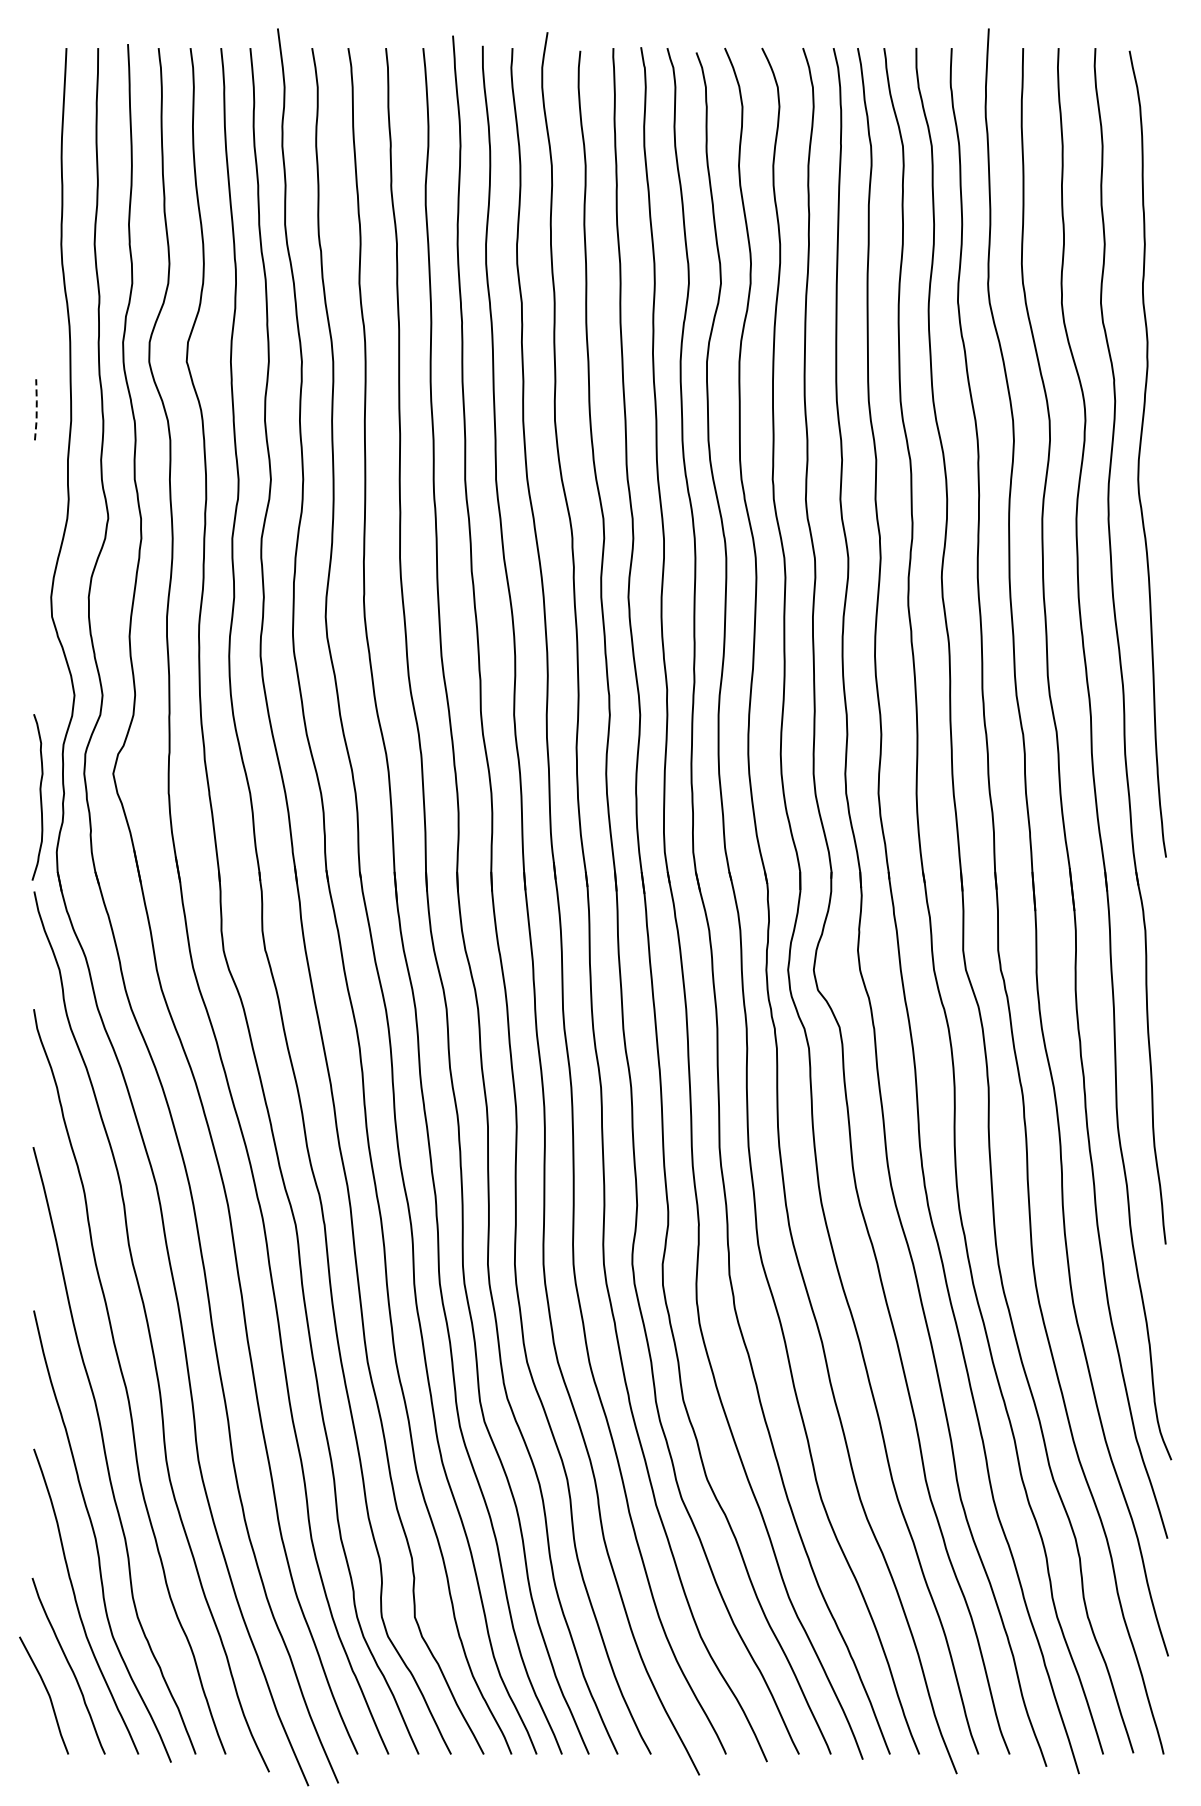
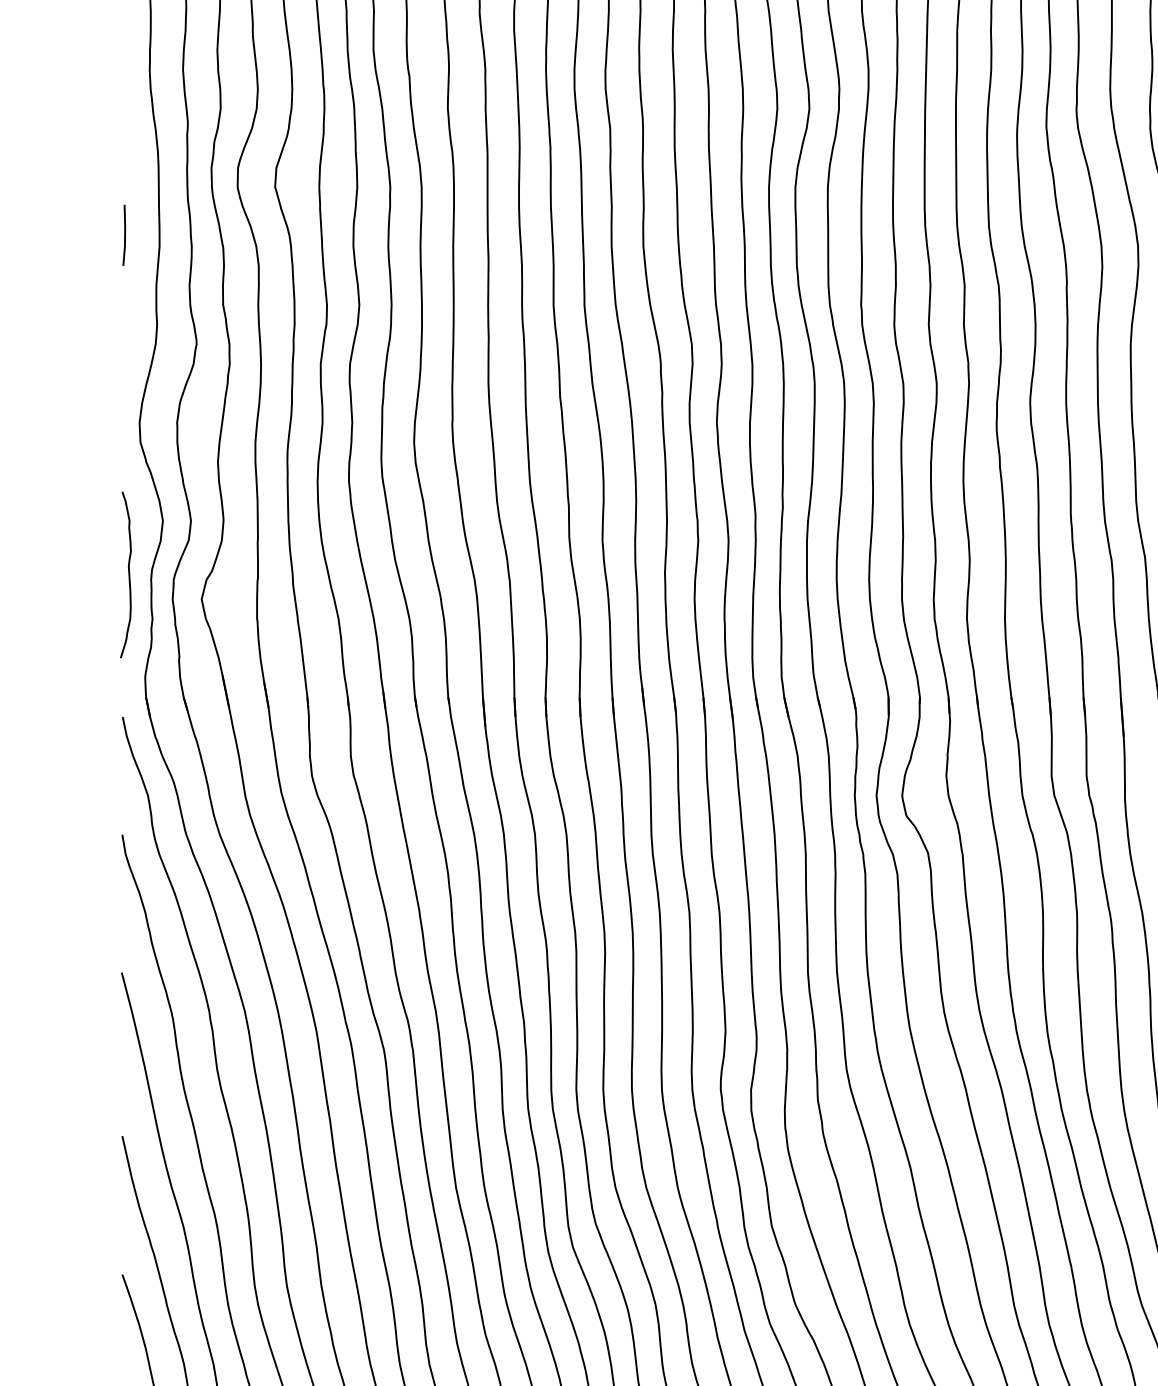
line: (36, 409) -> (124, 235), dashed -> solid
curve: (39, 795) -> (127, 573), moved

